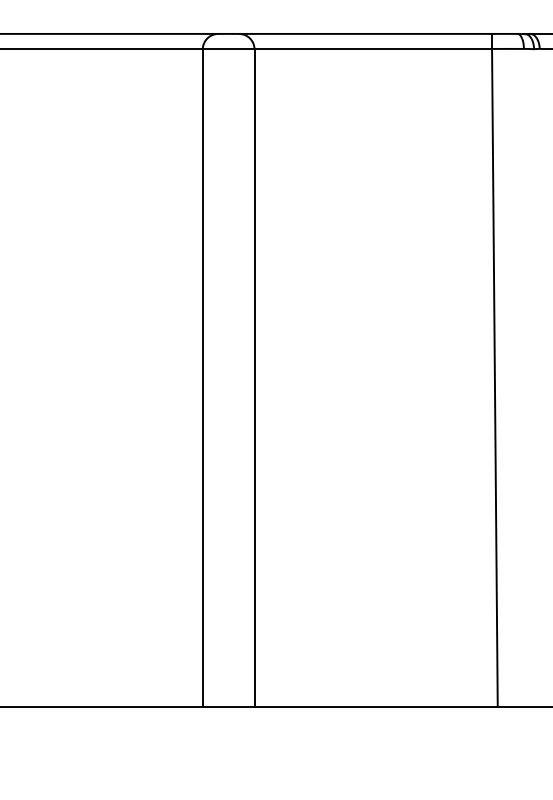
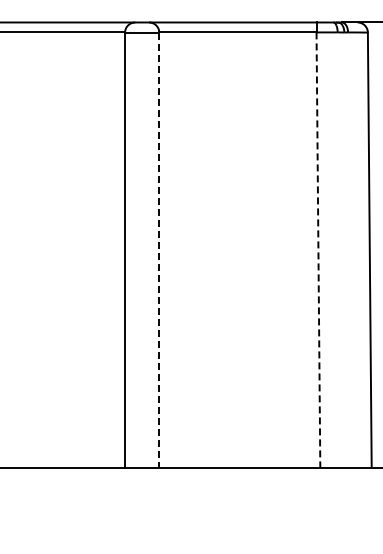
line: (254, 378) -> (159, 250), solid -> dashed
line: (495, 378) -> (318, 250), solid -> dashed

